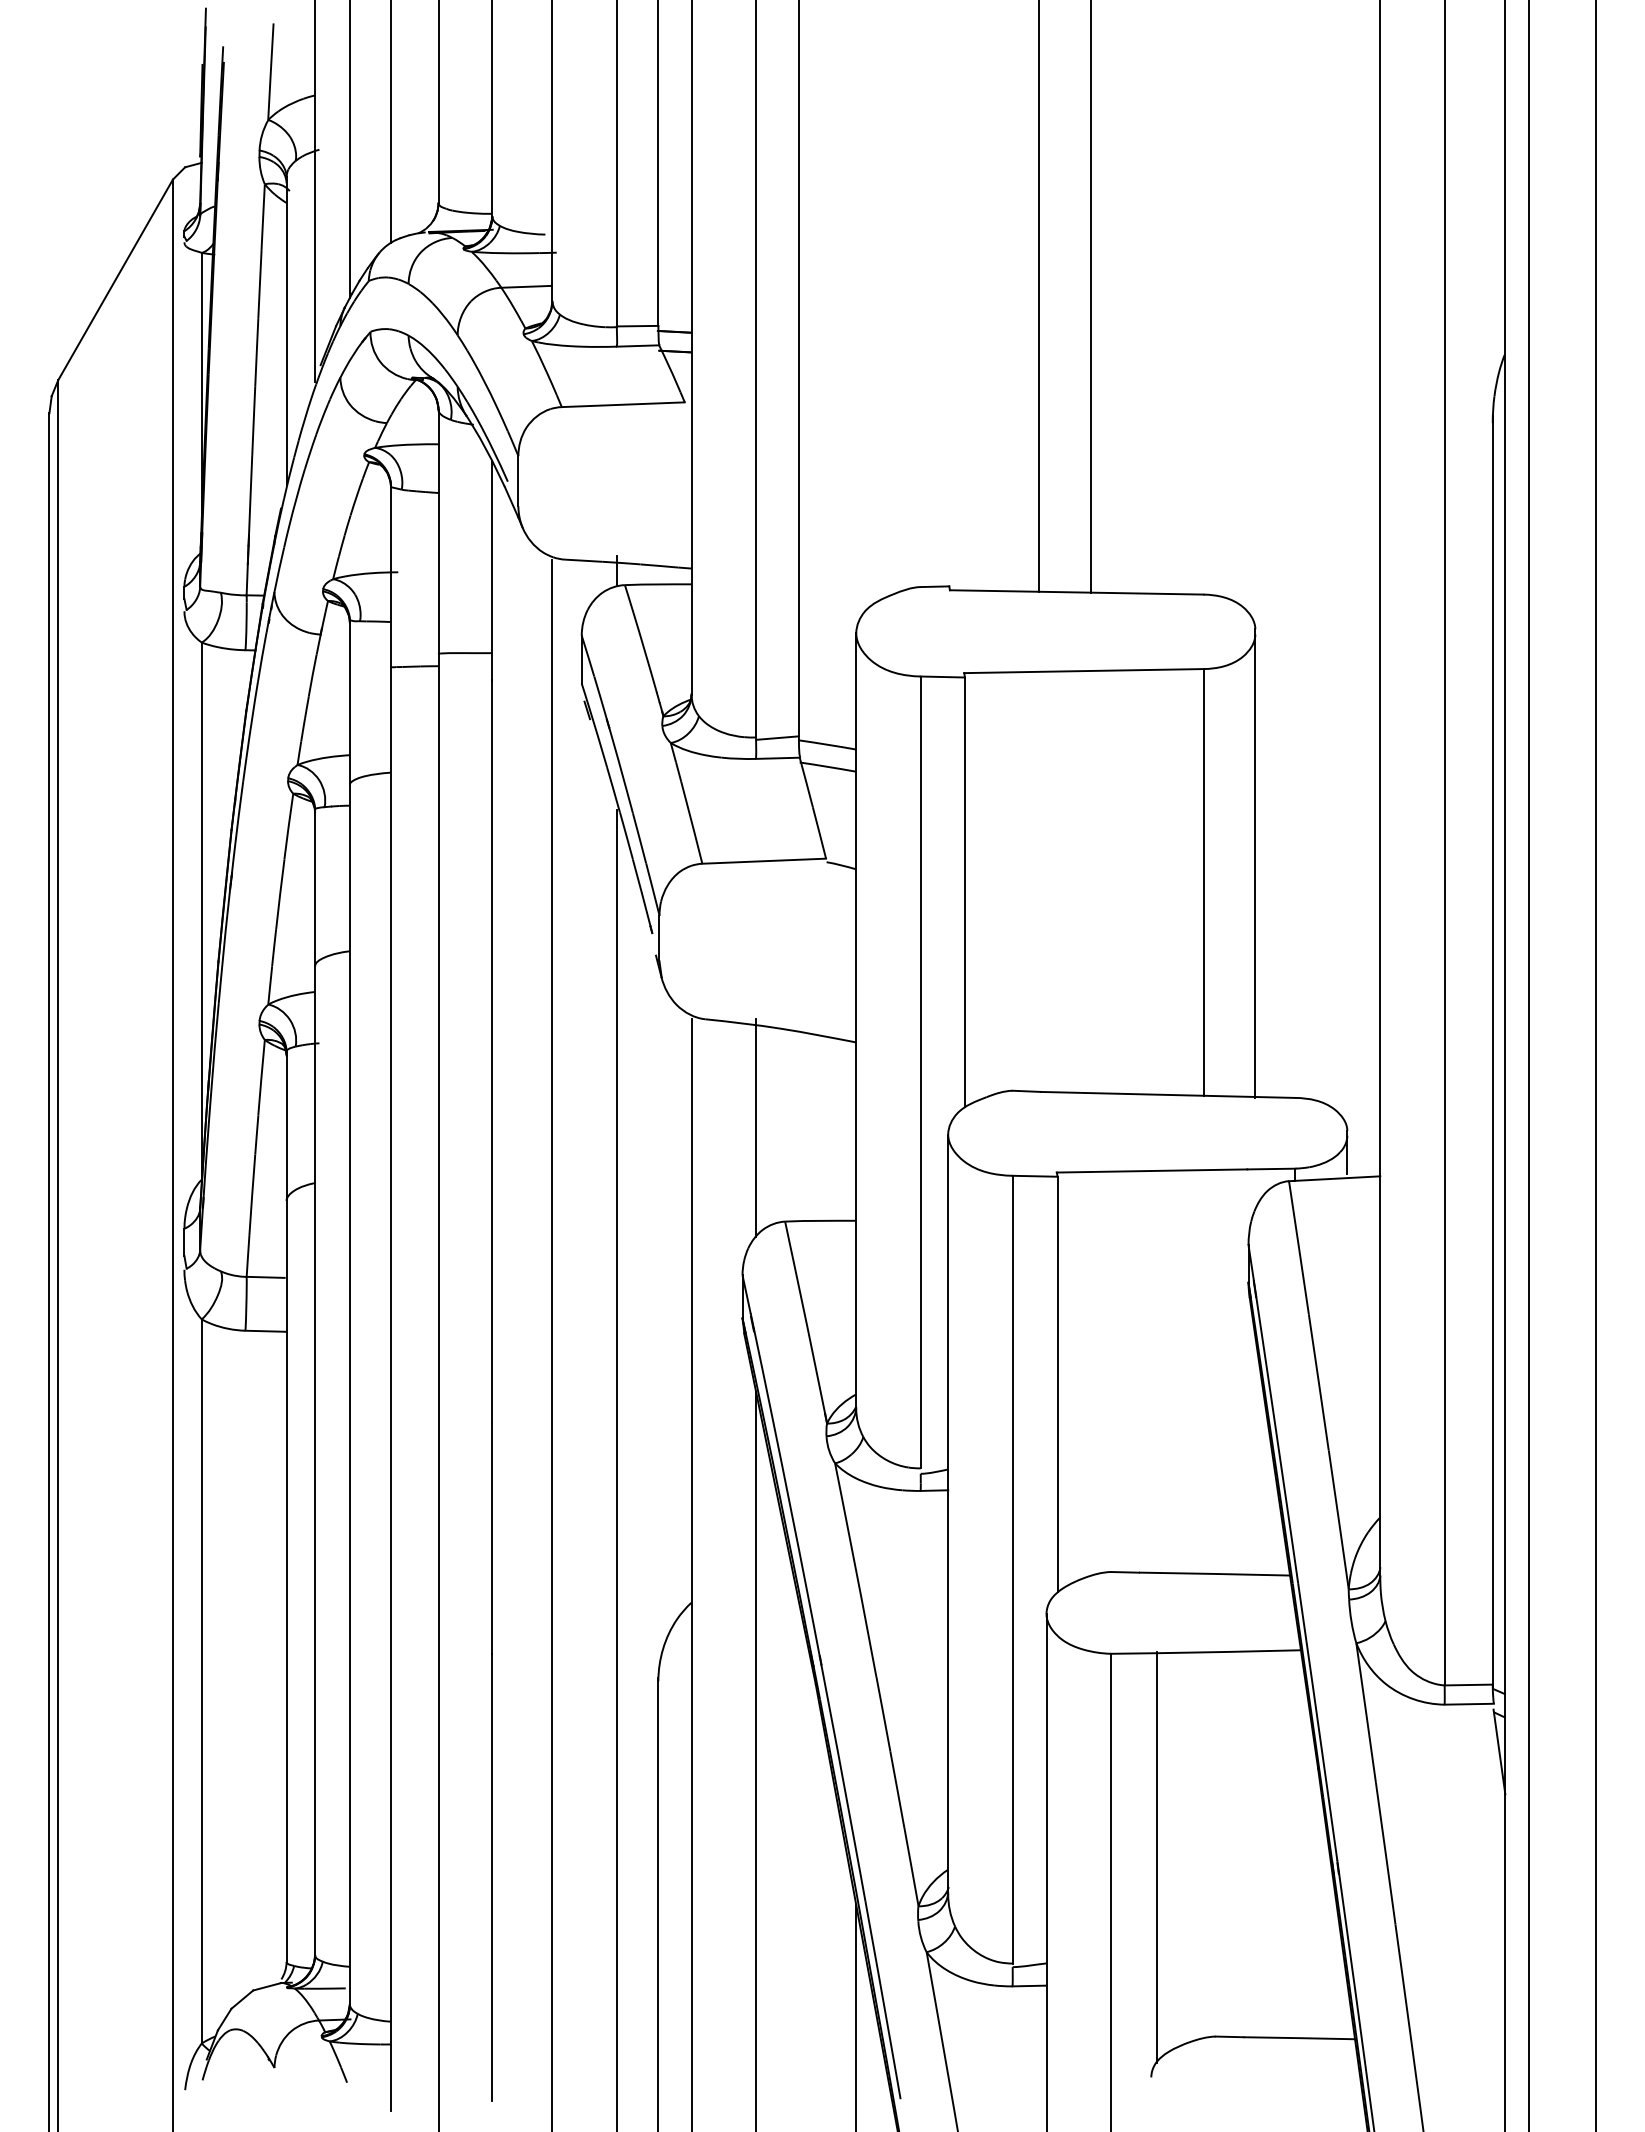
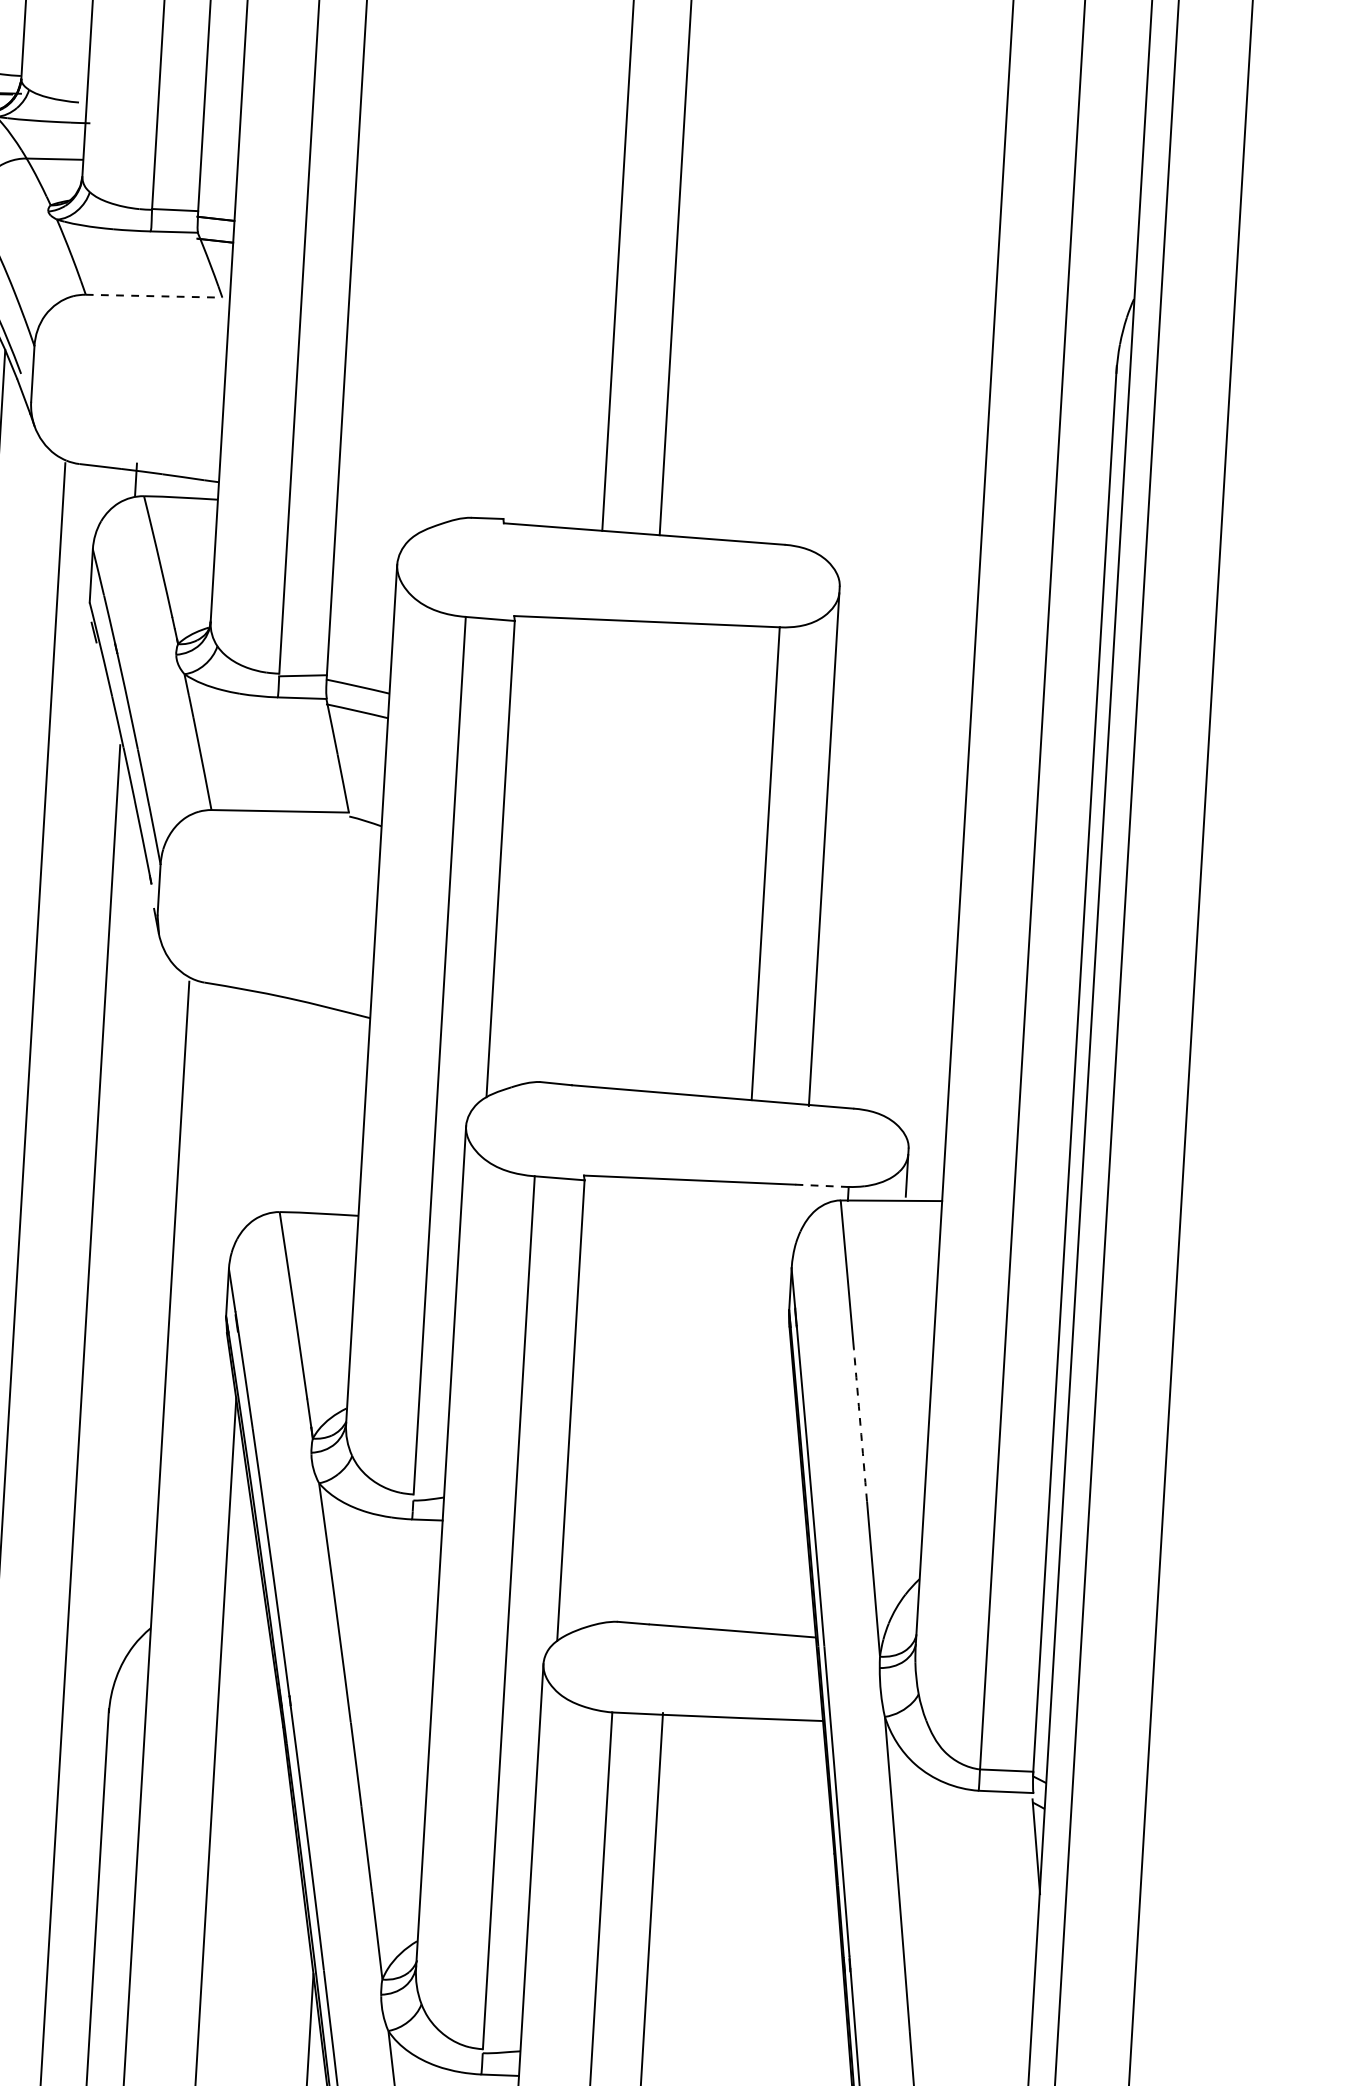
line: (623, 404) -> (154, 295), solid -> dashed
line: (756, 1127) -> (254, 1105), removed
line: (1270, 1169) -> (820, 1186), solid -> dashed
arc: (1318, 1382) -> (860, 1425), solid -> dashed

